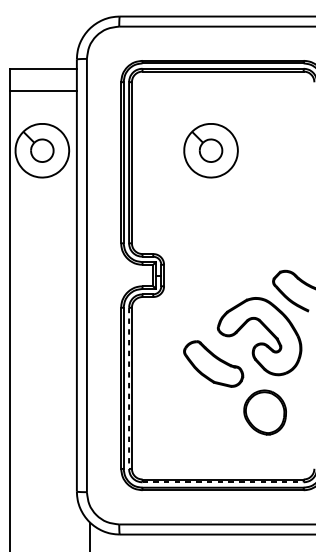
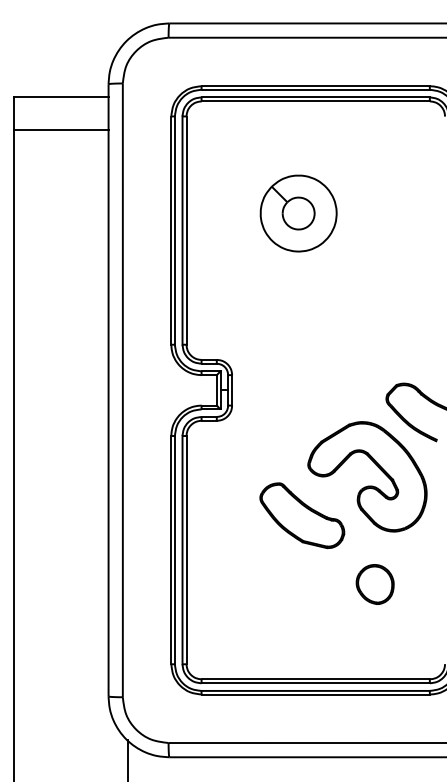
part: (42, 150) -> (59, 213), removed
line: (129, 388) -> (182, 550), dashed -> solid
part: (264, 412) -> (374, 584), size x0.62
line: (223, 482) -> (316, 683), dashed -> solid

